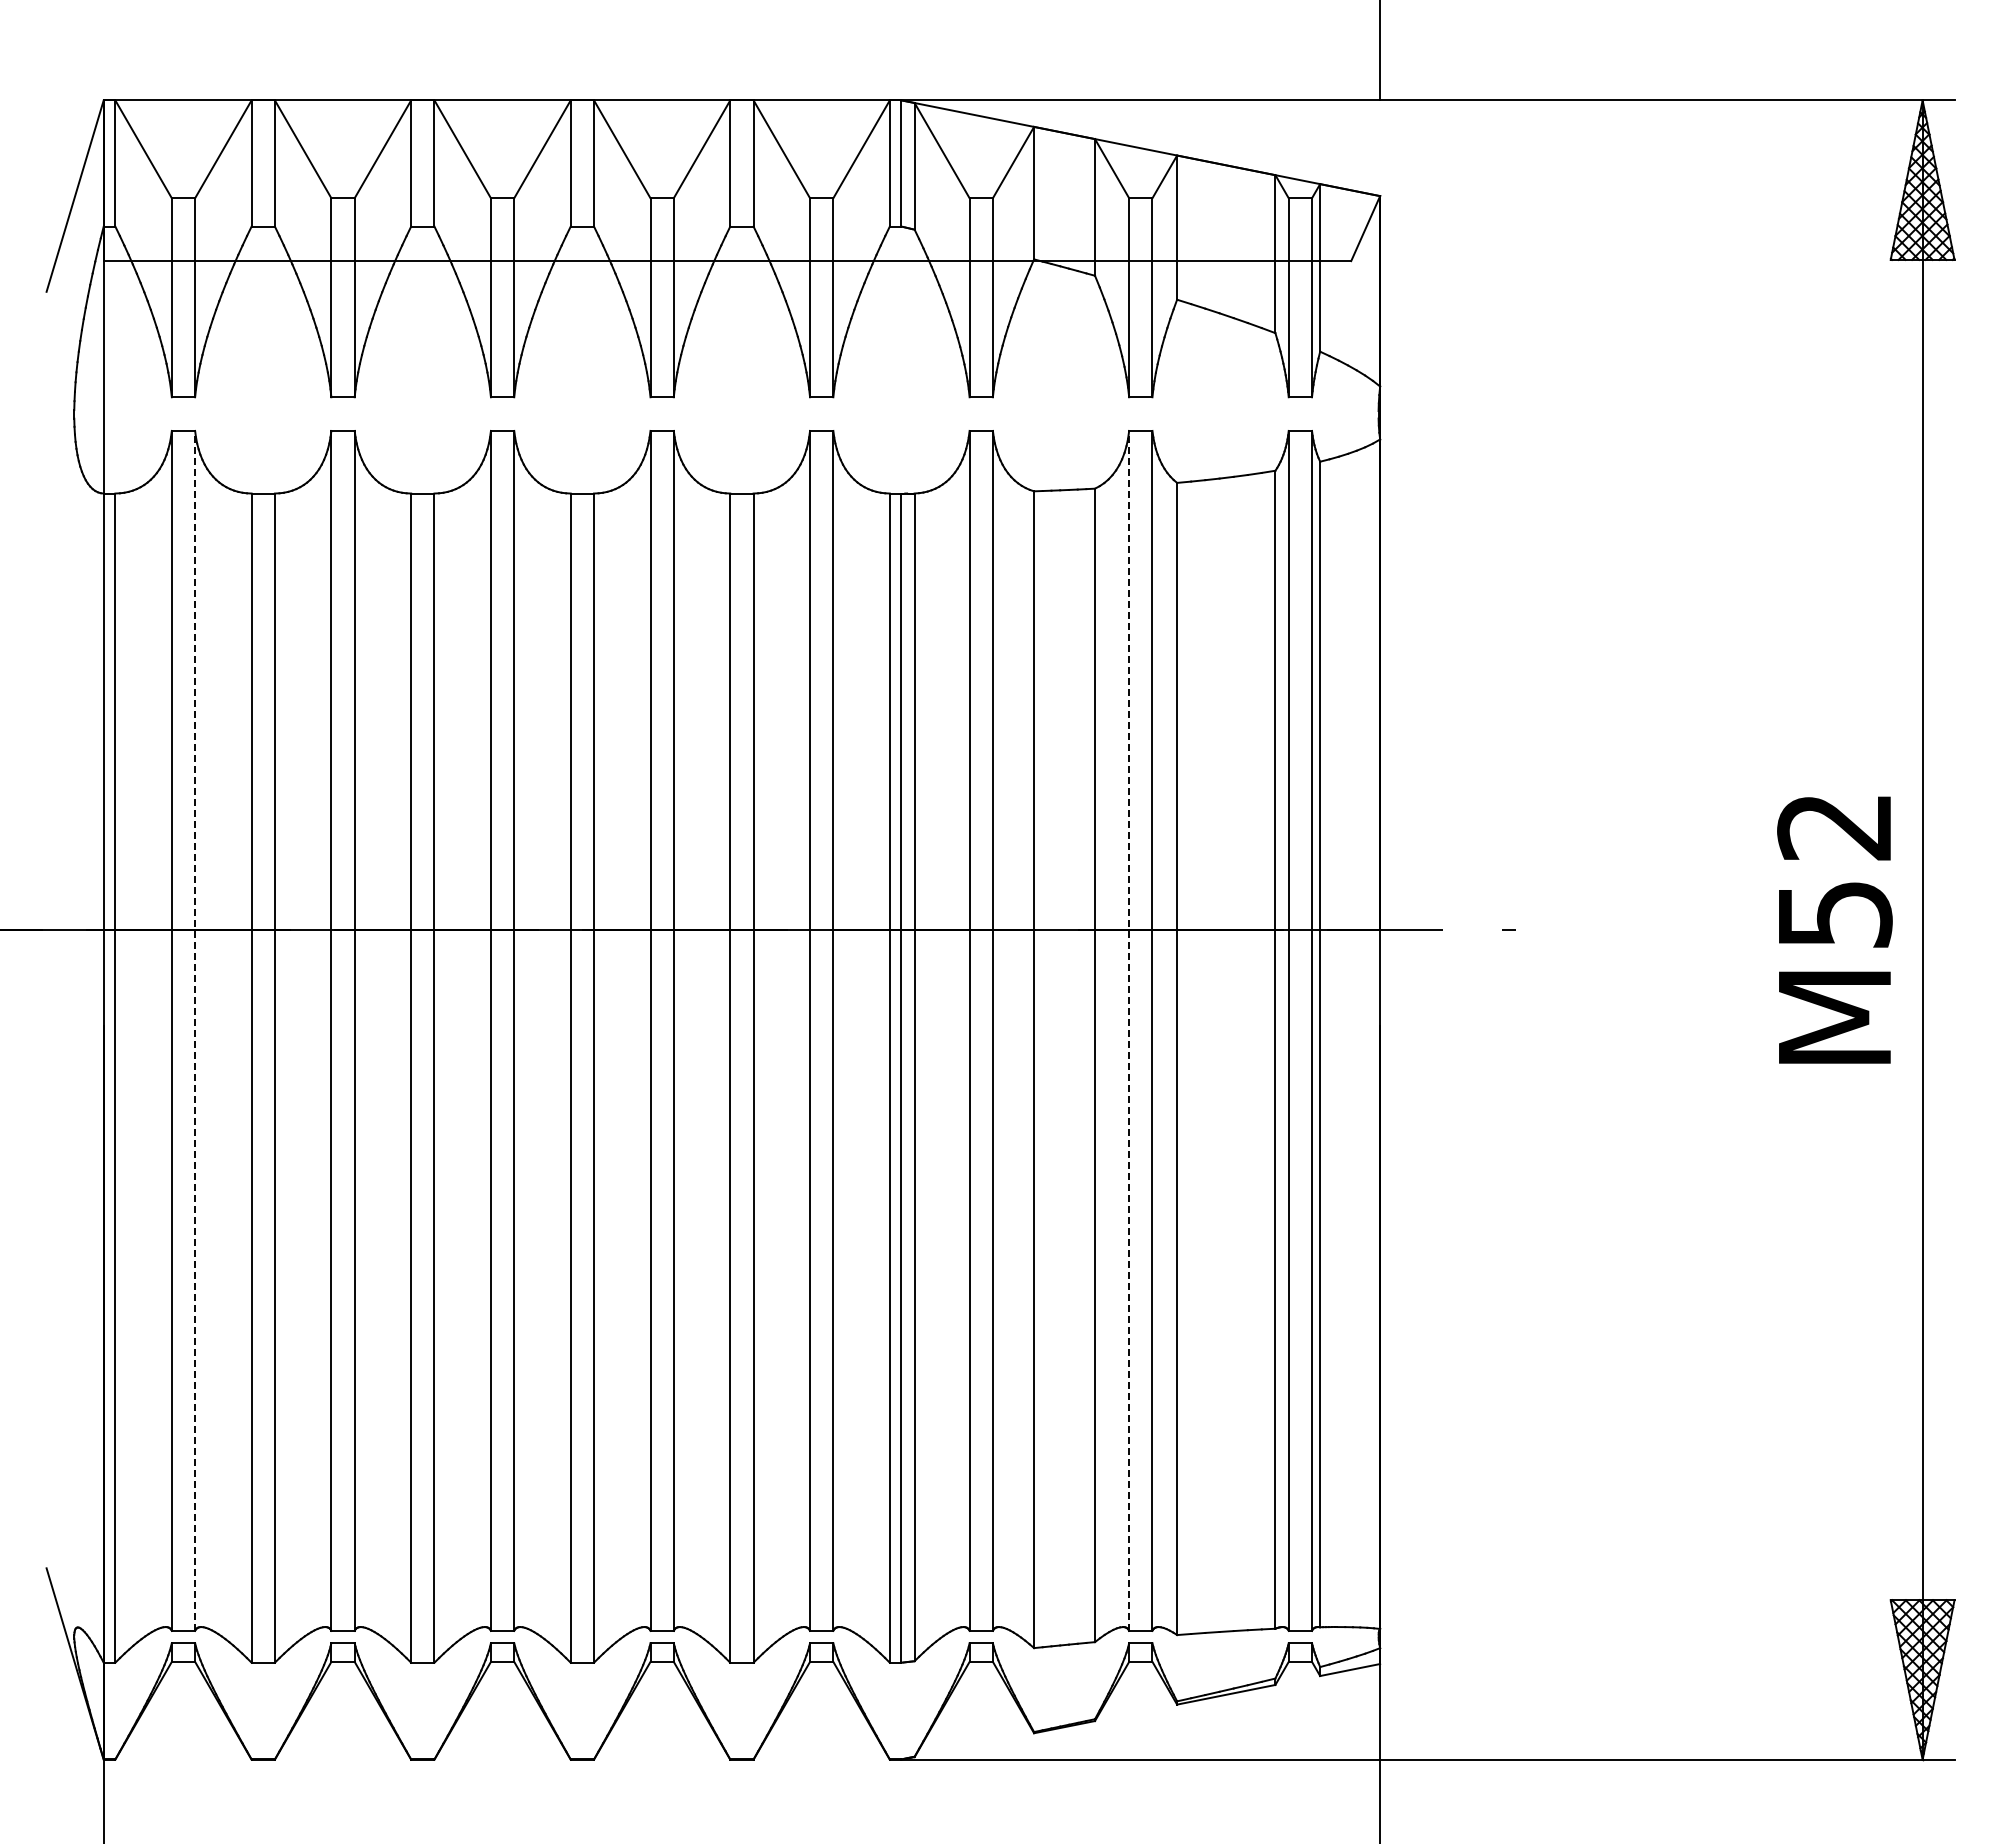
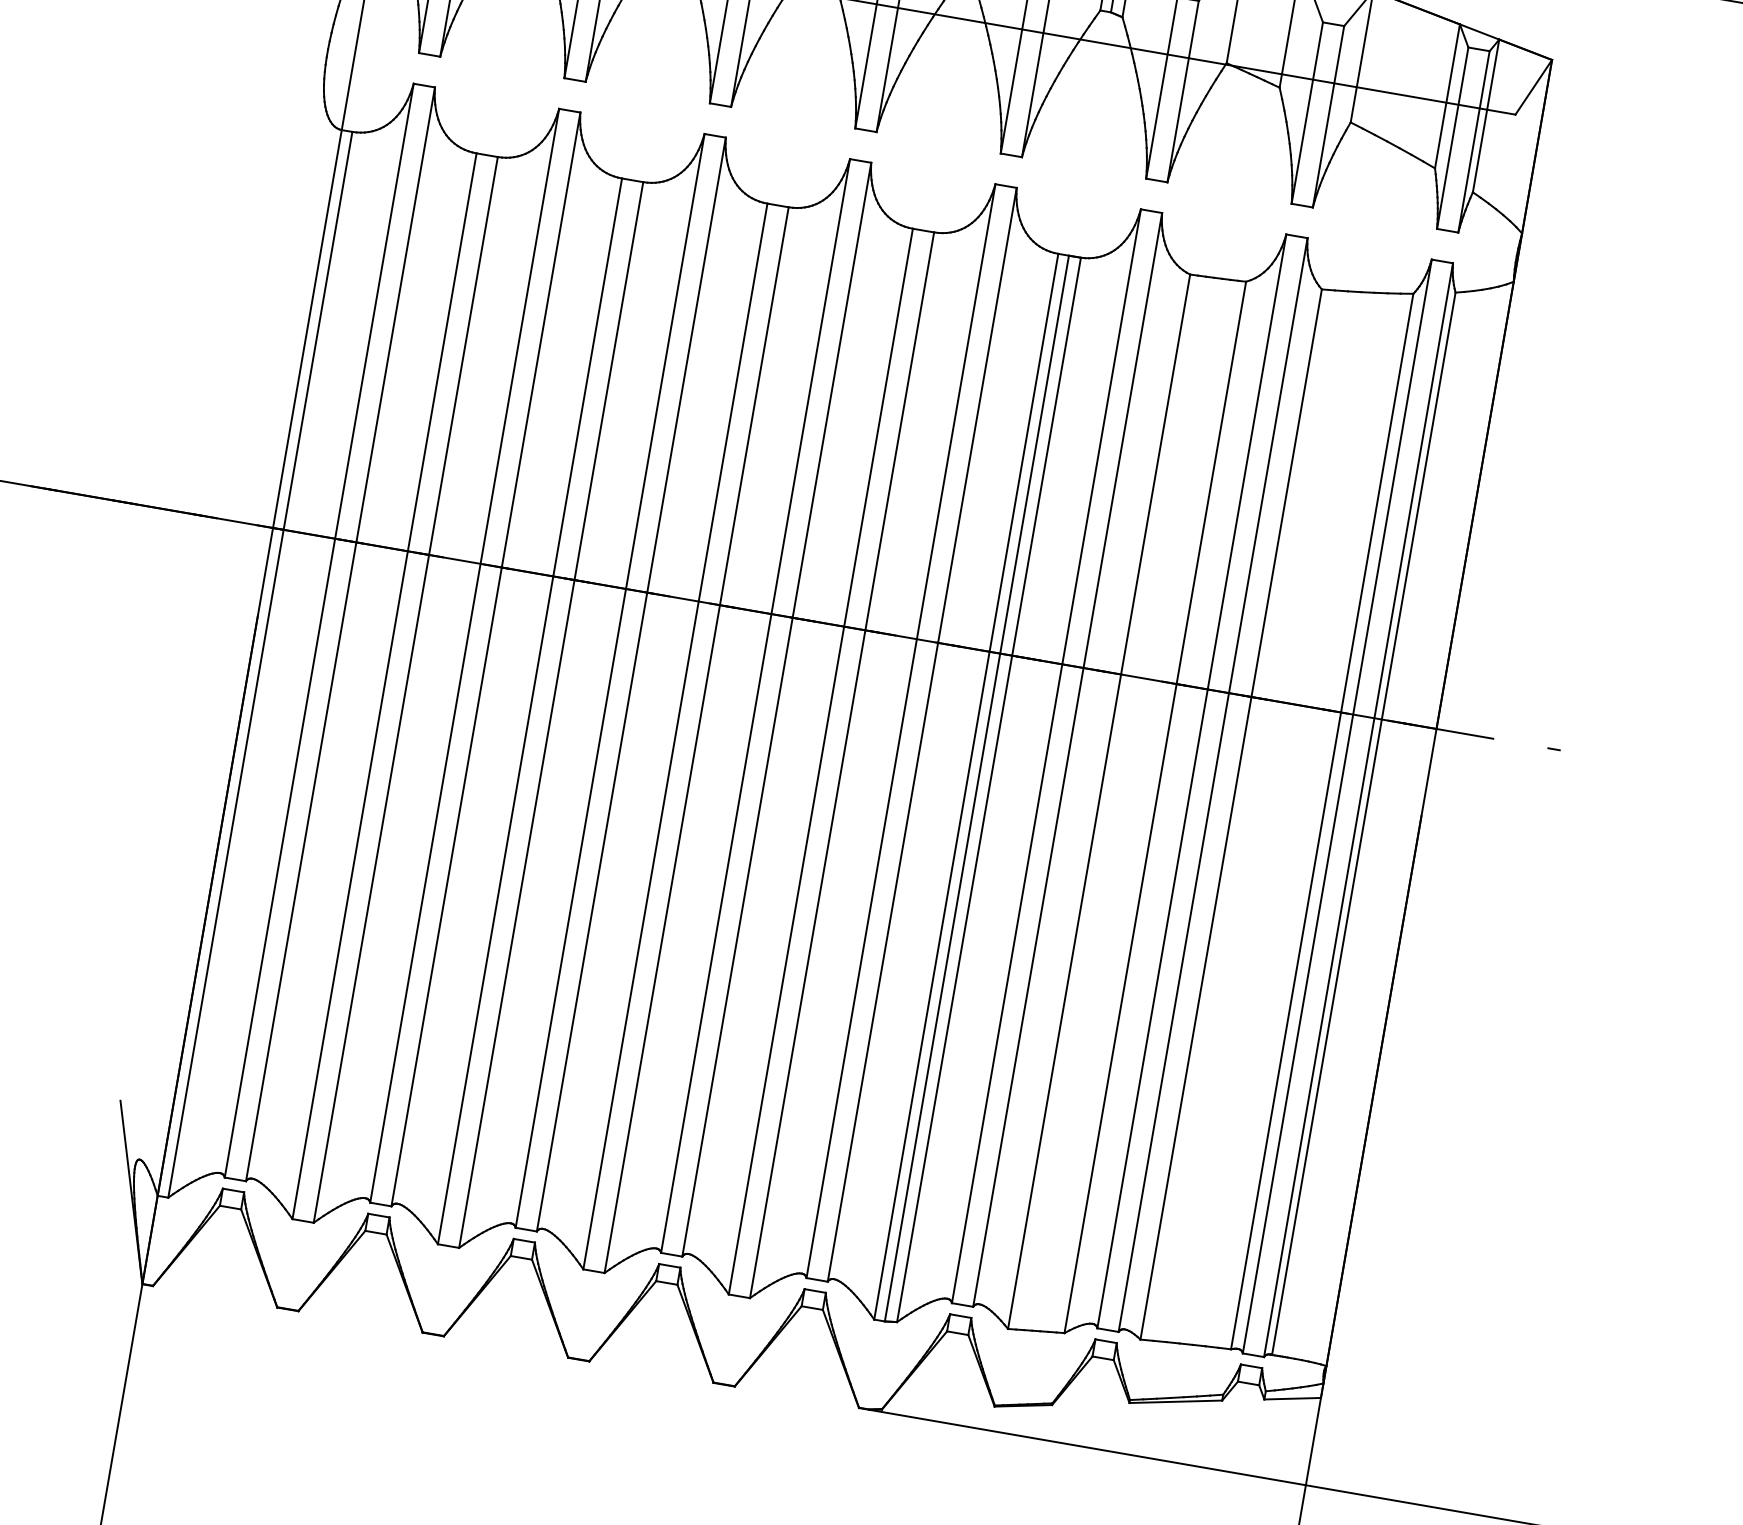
line: (195, 1030) -> (340, 633), dashed -> solid
line: (1129, 1030) -> (1192, 781), dashed -> solid

